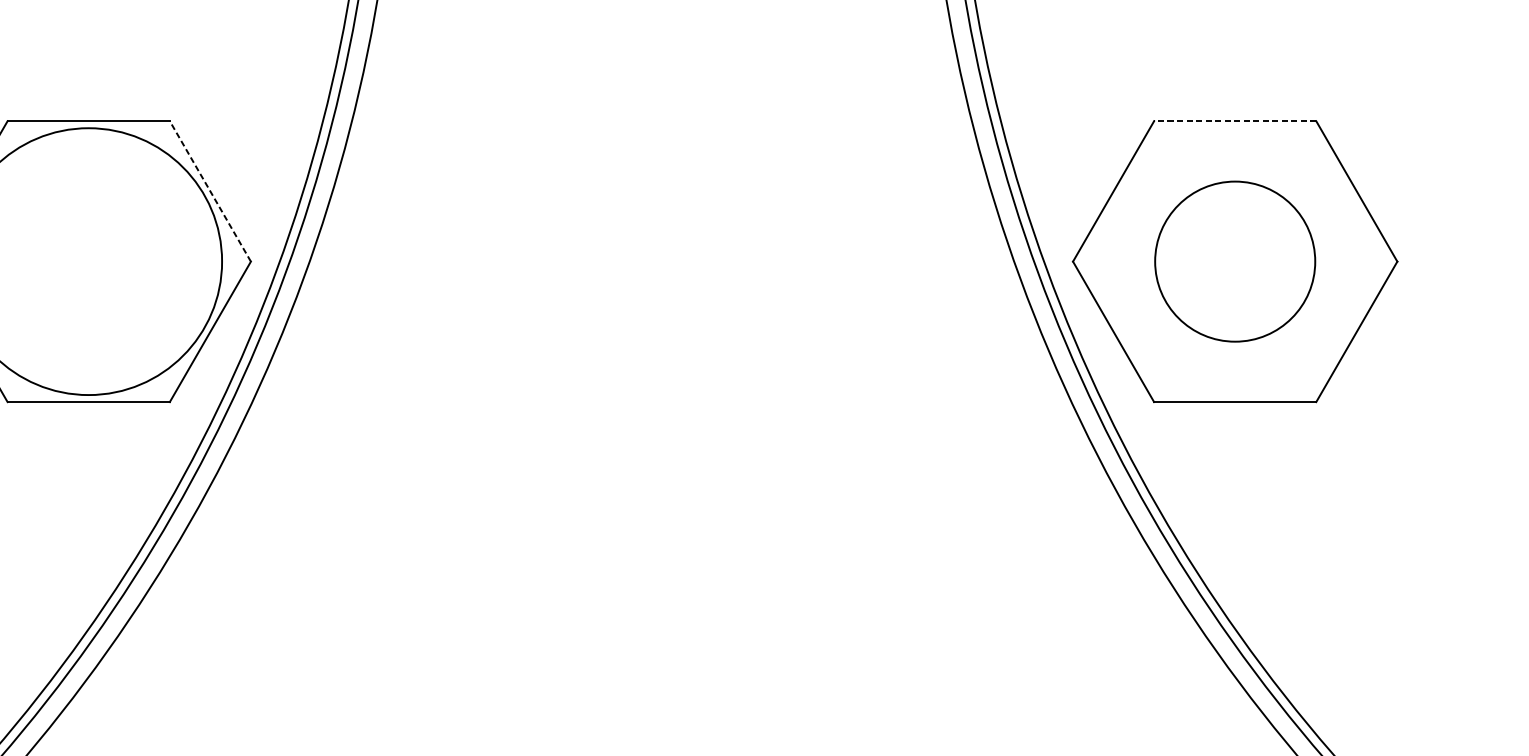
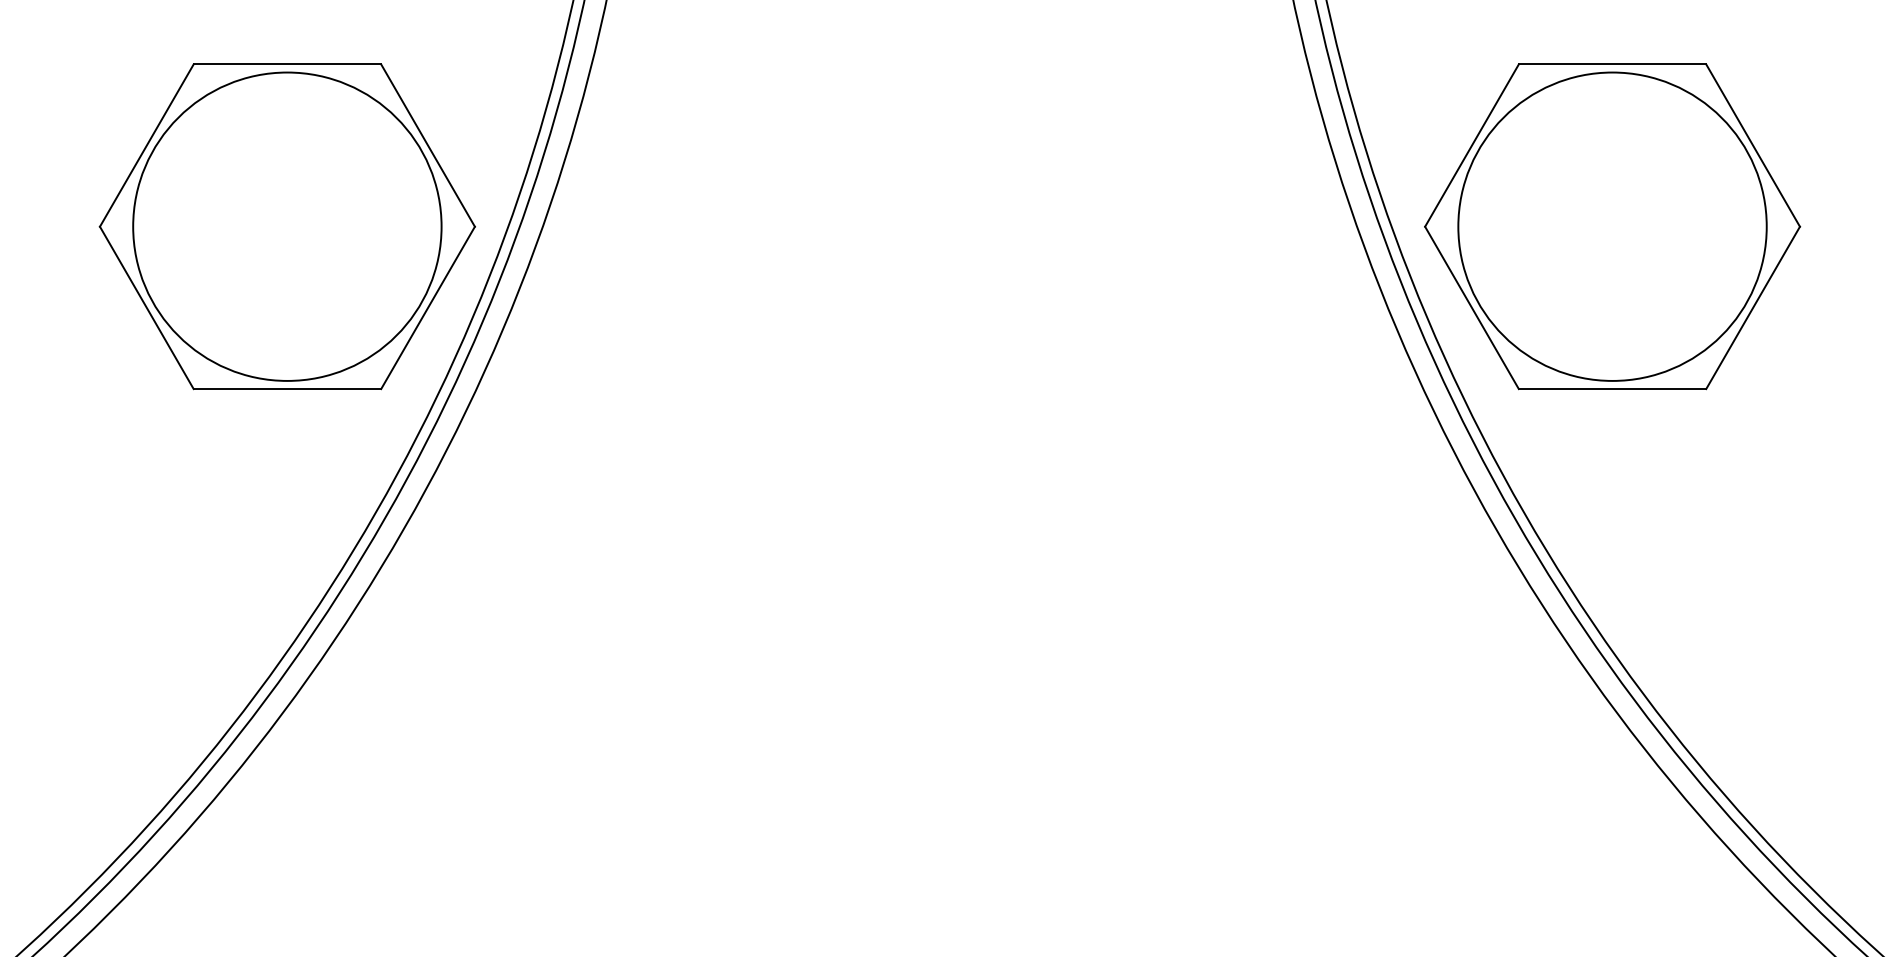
line: (1235, 121) -> (1612, 64), dashed -> solid
line: (210, 191) -> (428, 145), dashed -> solid
circle: (1235, 261) -> (1612, 226), size x1.67

